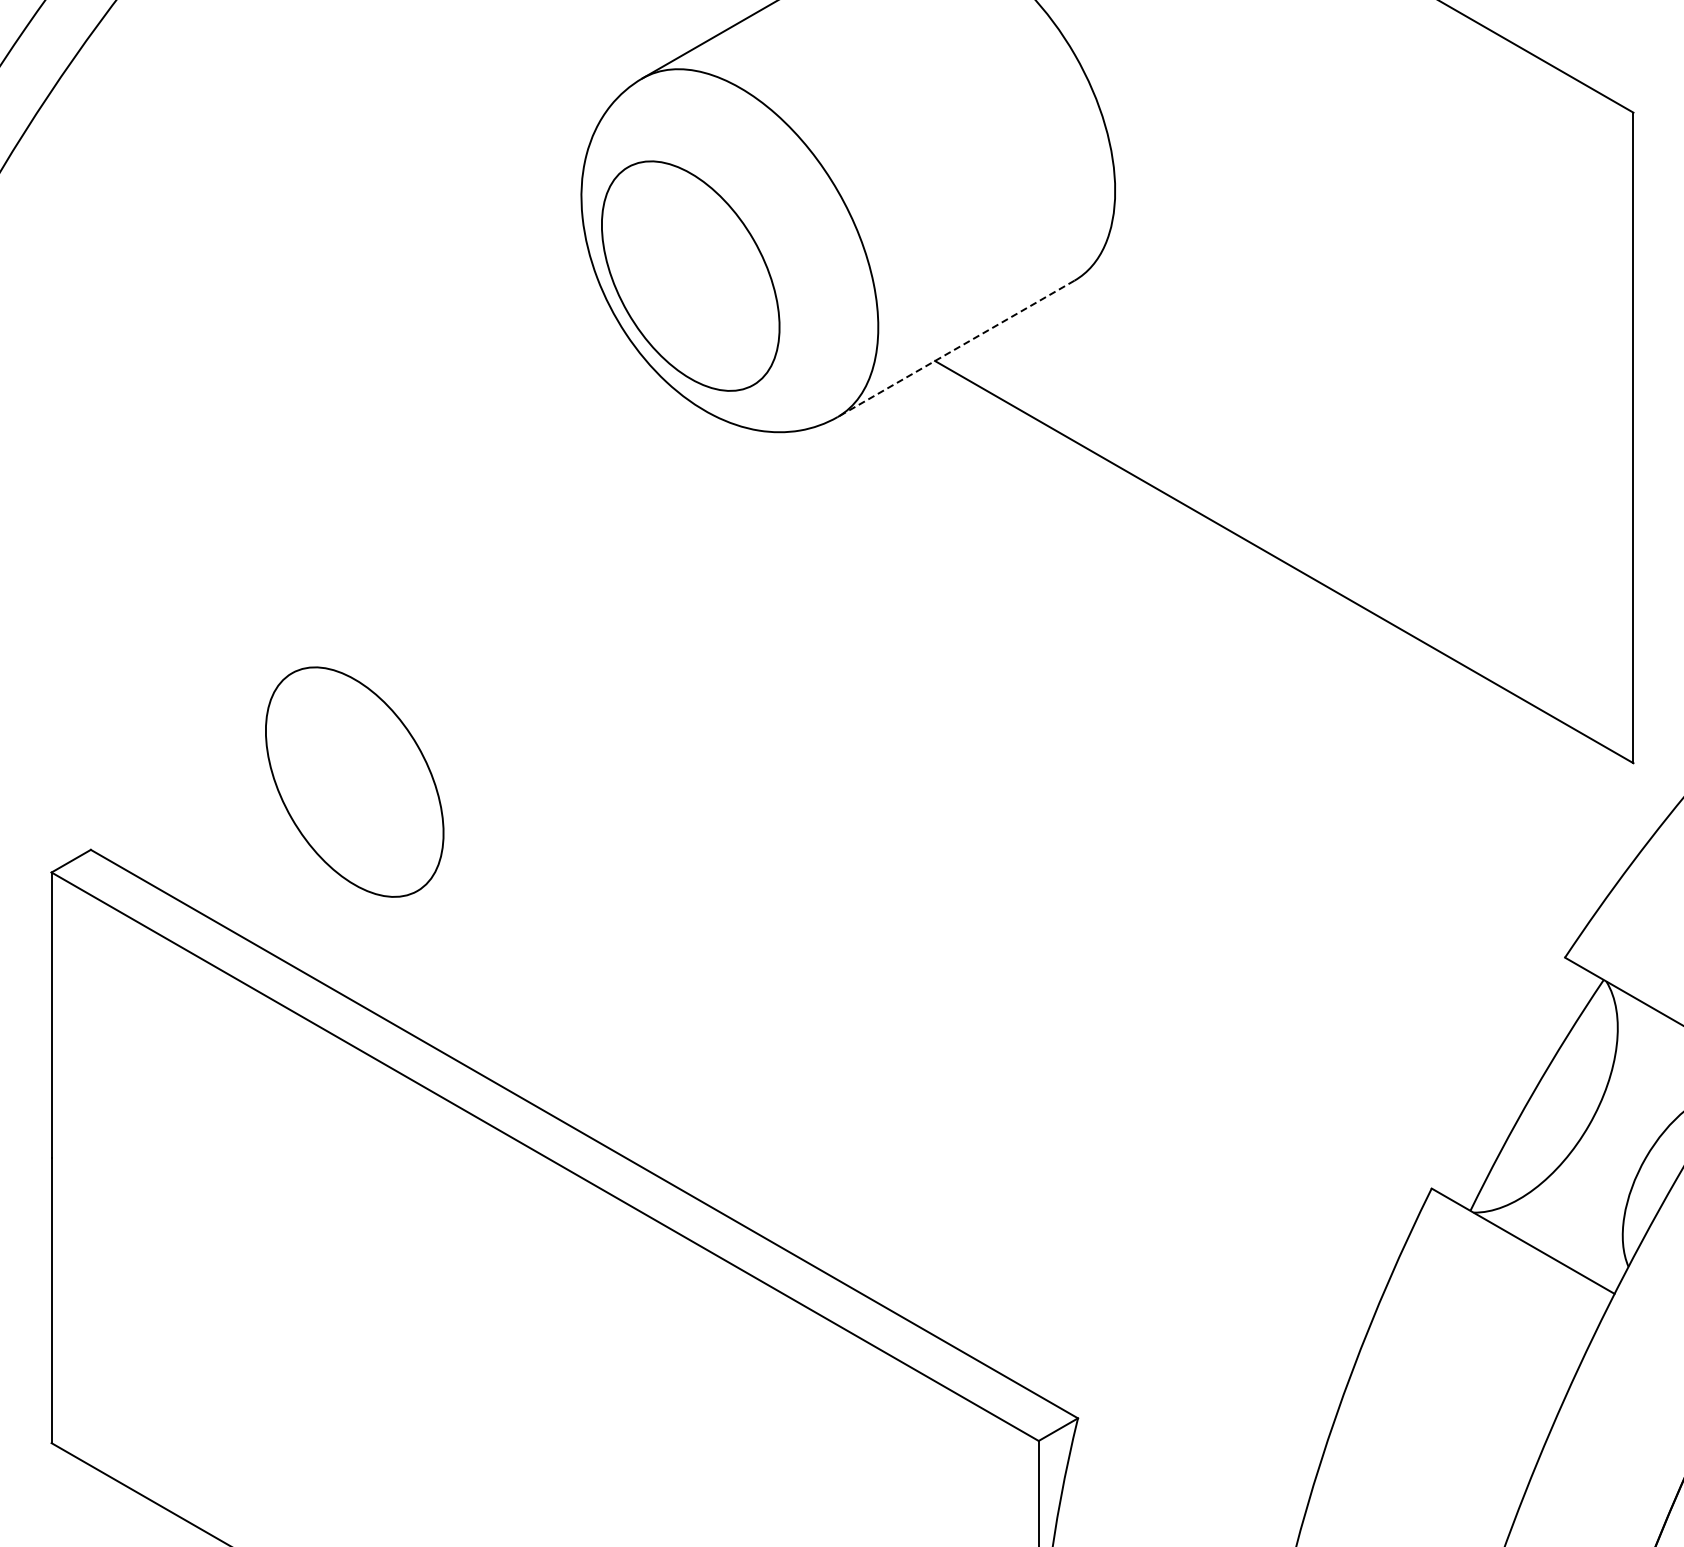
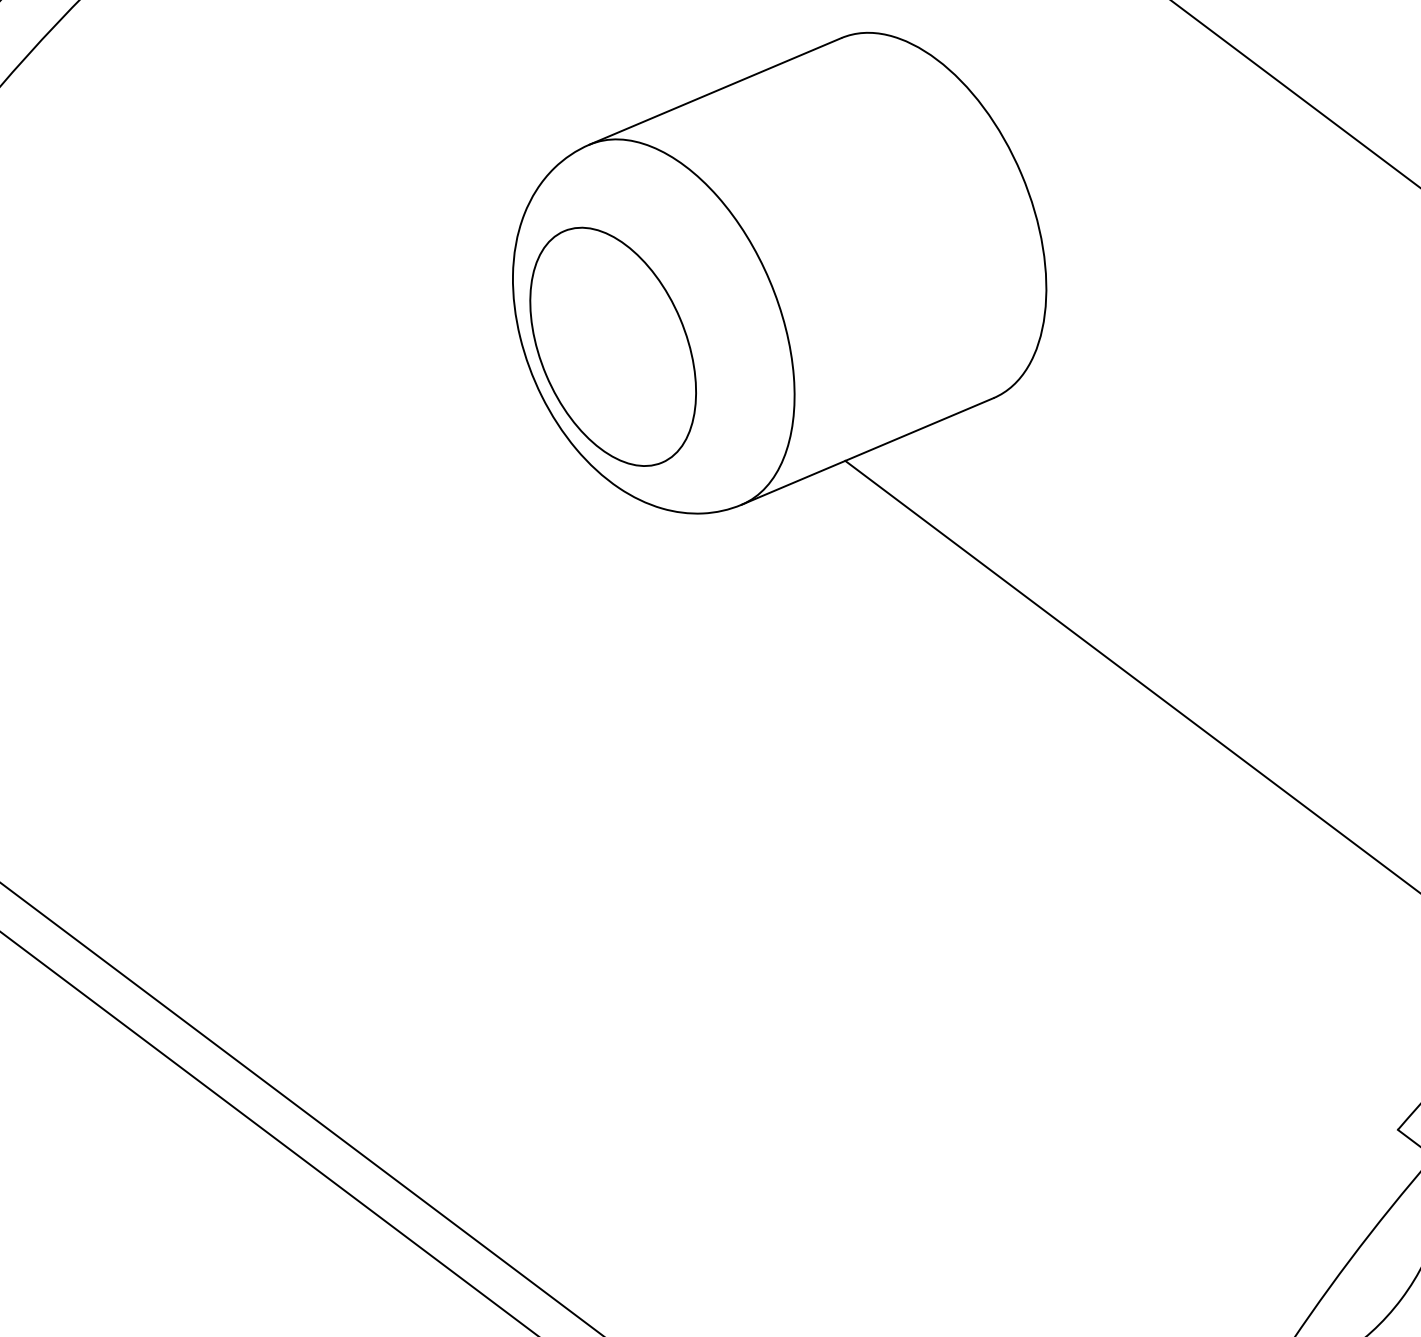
line: (956, 348) -> (868, 451), dashed -> solid
part: (354, 781) -> (217, 807), removed

